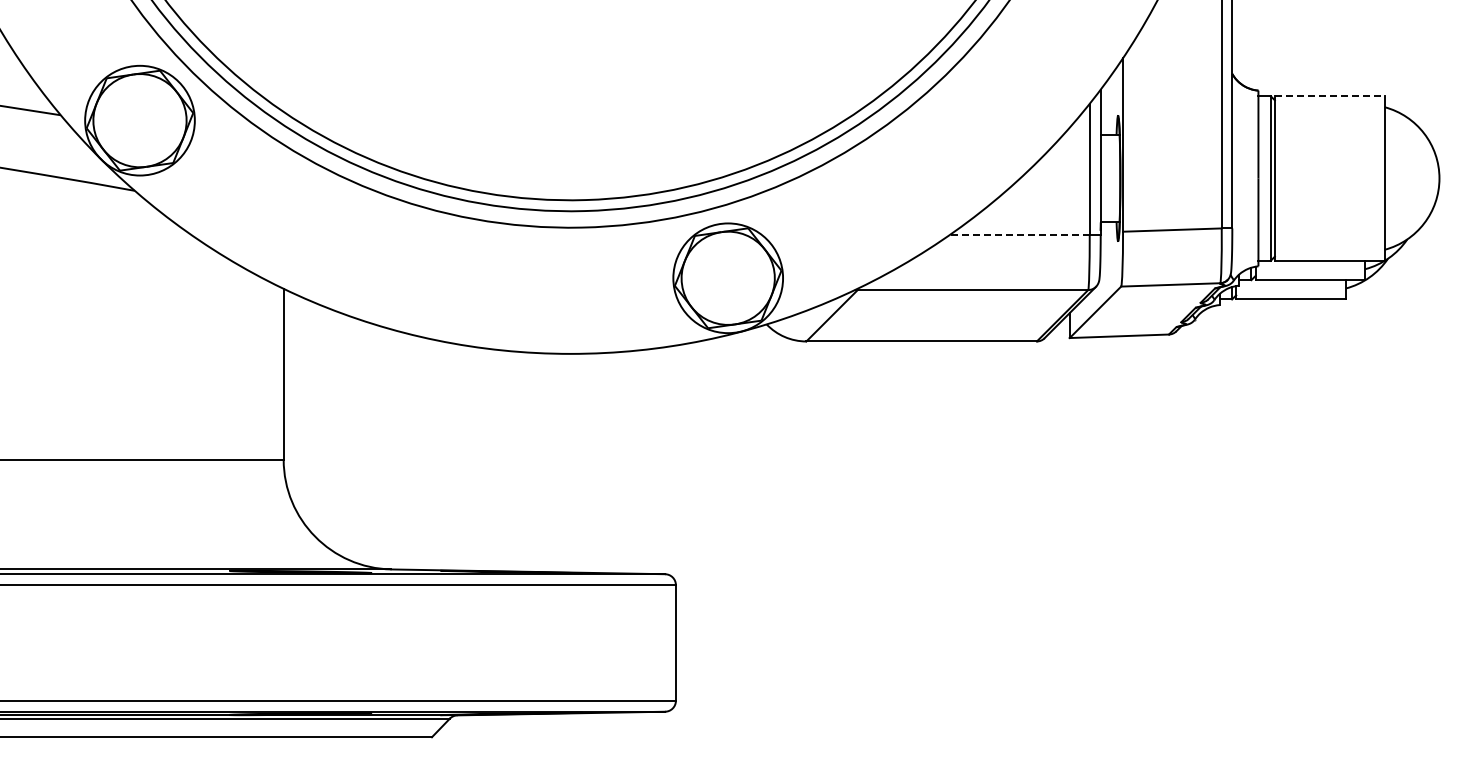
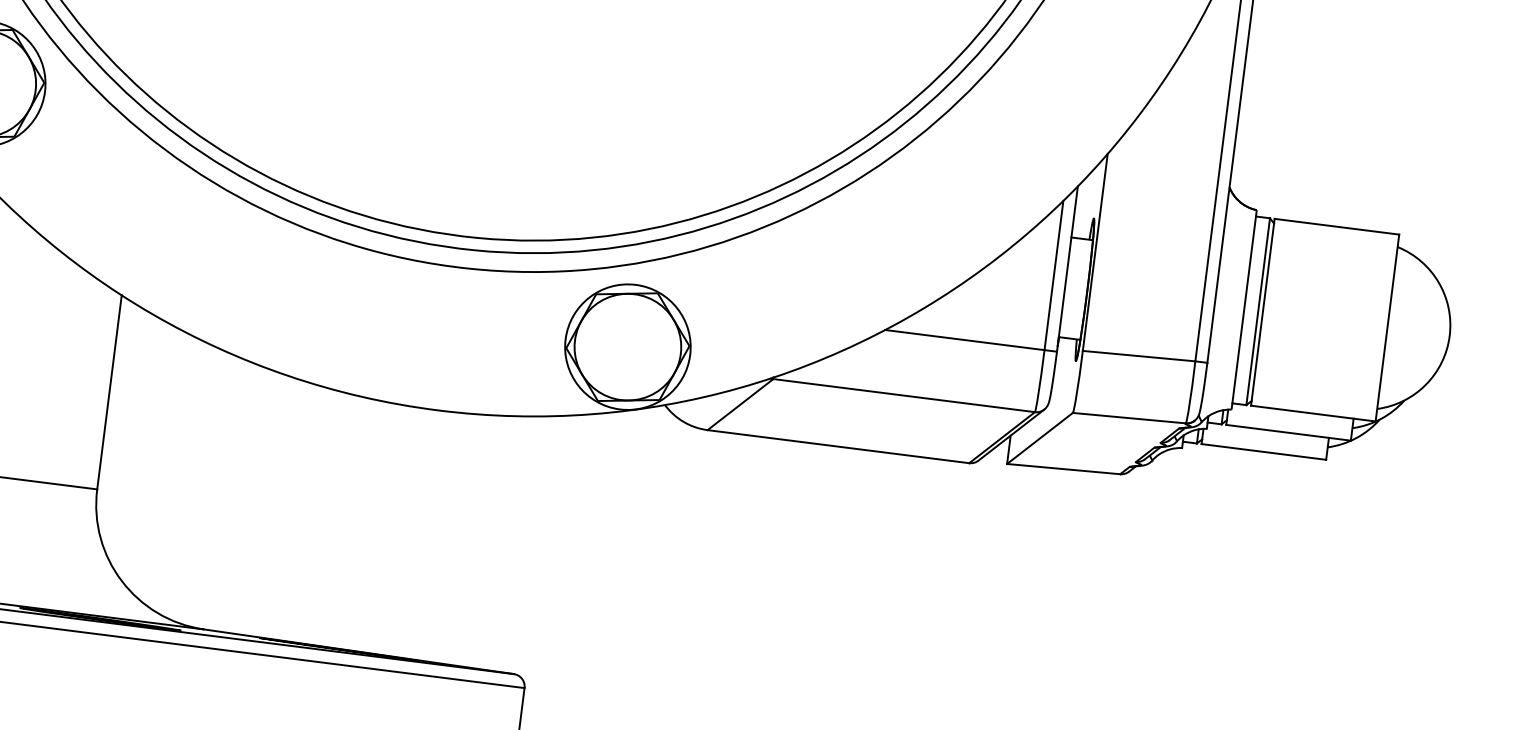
line: (1329, 96) -> (1336, 227), dashed -> solid
line: (1019, 235) -> (964, 340), dashed -> solid

